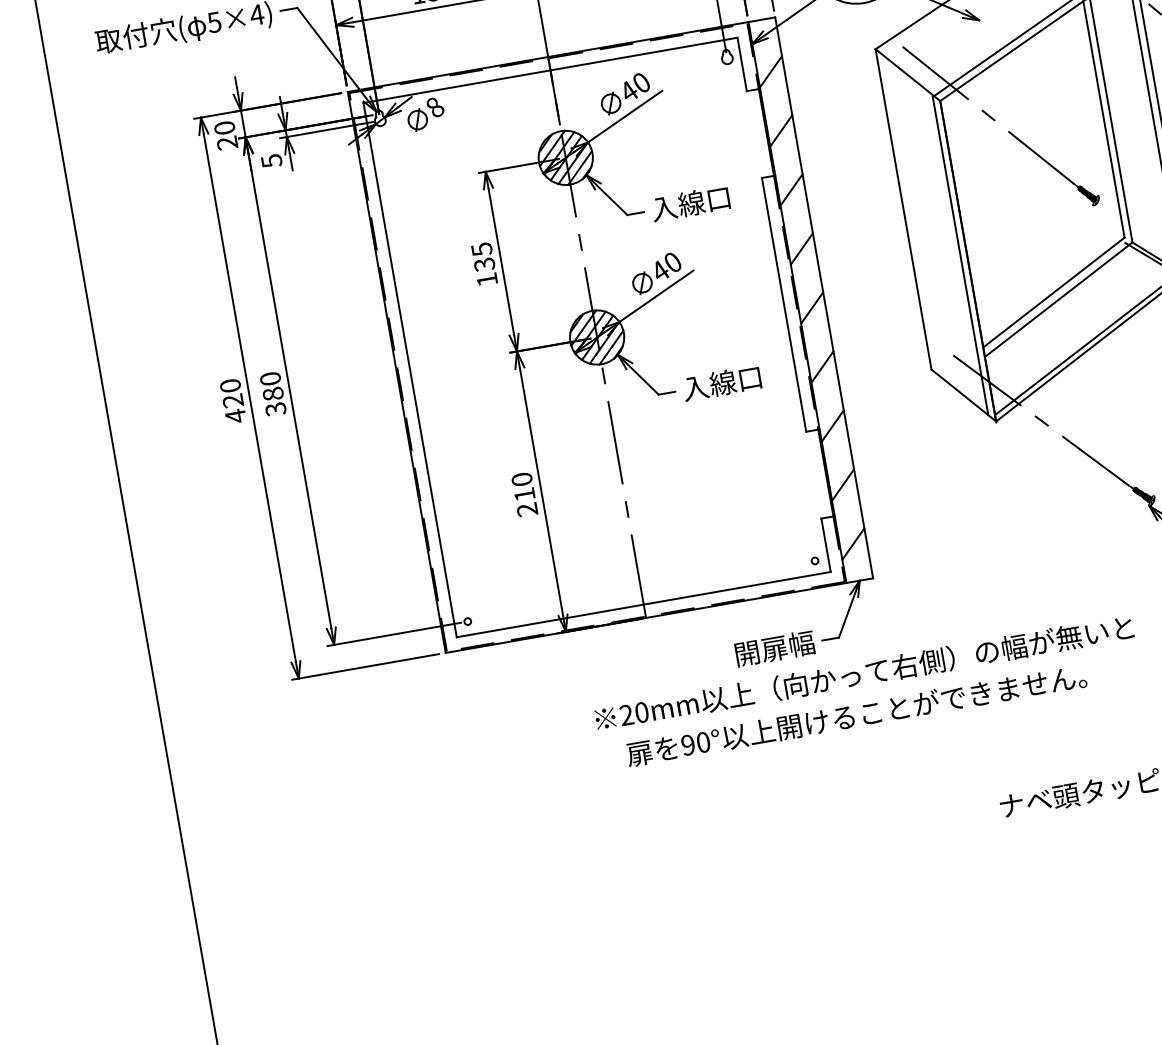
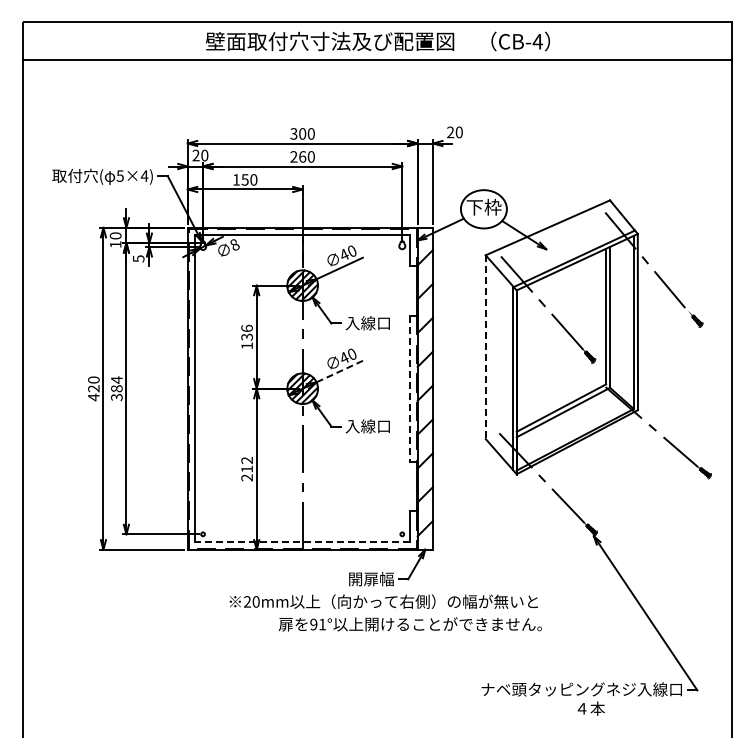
text: (226, 143) -> (115, 244), 20 -> 10
line: (903, 210) -> (485, 347), solid -> dashed
text: (480, 249) -> (246, 328), 135 -> 136
line: (656, 296) -> (339, 371), solid -> dashed
line: (783, 304) -> (409, 388), solid -> dashed
text: (269, 378) -> (116, 379), 380 -> 384
text: (521, 479) -> (246, 460), 210 -> 212
line: (643, 605) -> (302, 542), solid -> dashed
text: (863, 673) -> (383, 601), moved
text: (703, 742) -> (322, 624), 90° -> 91°

